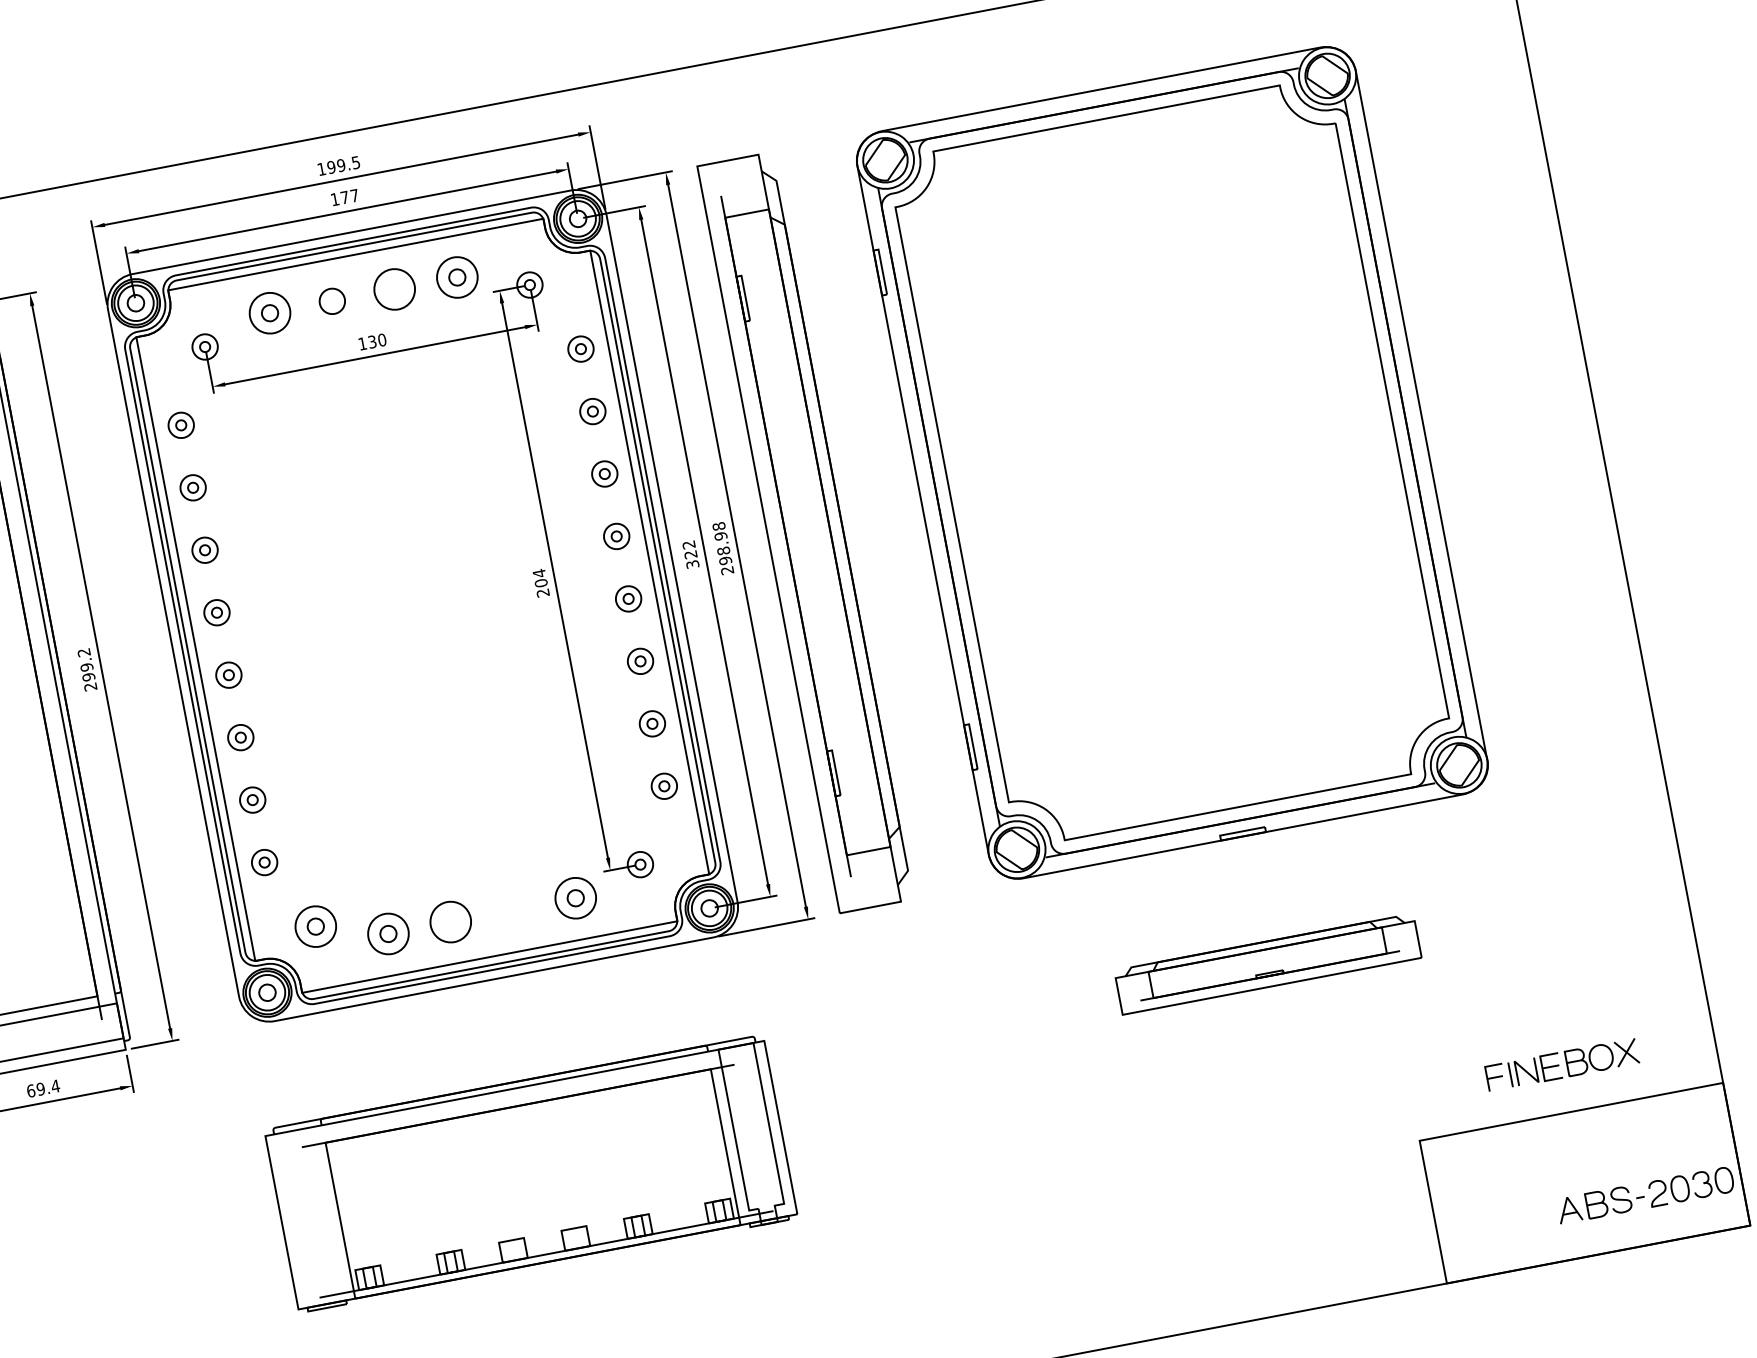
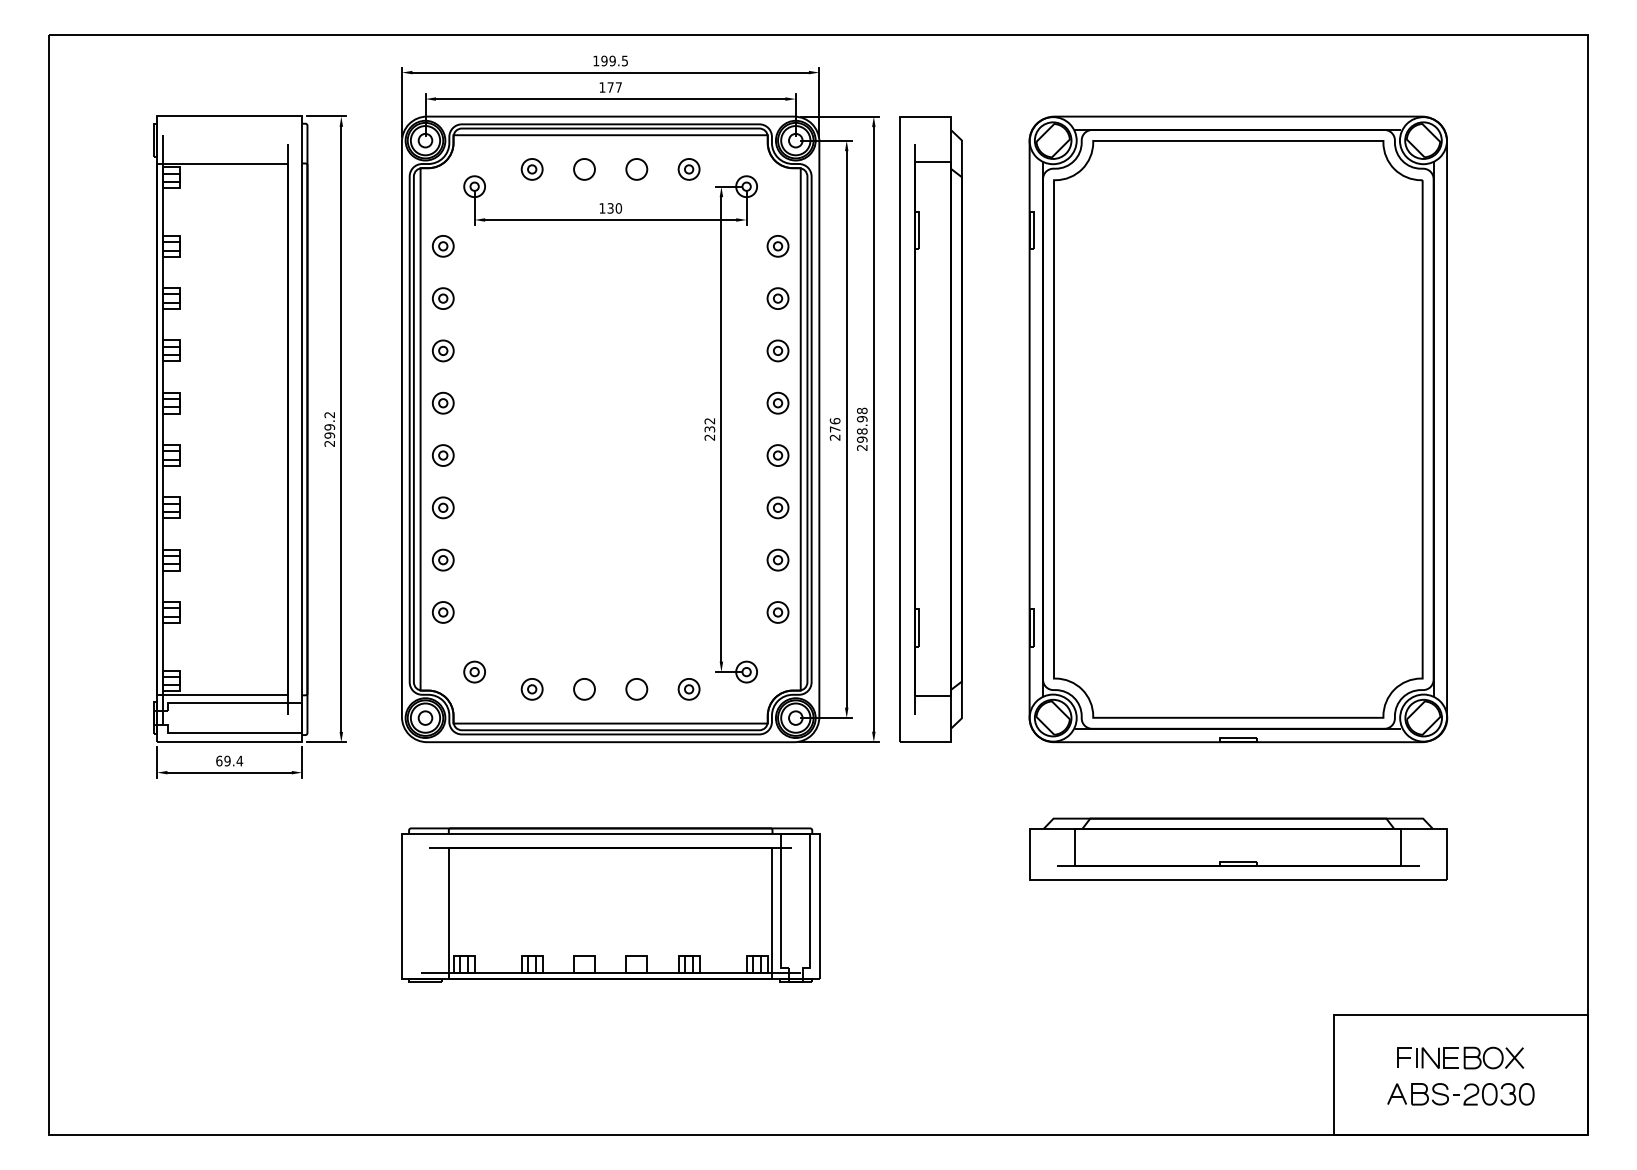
part: (456, 277) -> (688, 169), size x0.62
part: (394, 289) -> (636, 169), size x0.62
part: (269, 313) -> (531, 169), size x0.62
text: (690, 554) -> (834, 429), 322 -> 276
text: (539, 577) -> (709, 424), 204 -> 232
part: (575, 898) -> (688, 689), size x0.62
part: (512, 910) -> (636, 689), added
part: (450, 922) -> (584, 689), size x0.62
part: (315, 925) -> (474, 671), size x0.62
part: (387, 934) -> (531, 689), size x0.62
part: (1267, 963) -> (1238, 848), size x1.67
part: (1561, 1064) -> (1460, 1057), moved
part: (1645, 1195) -> (1460, 1094), moved

